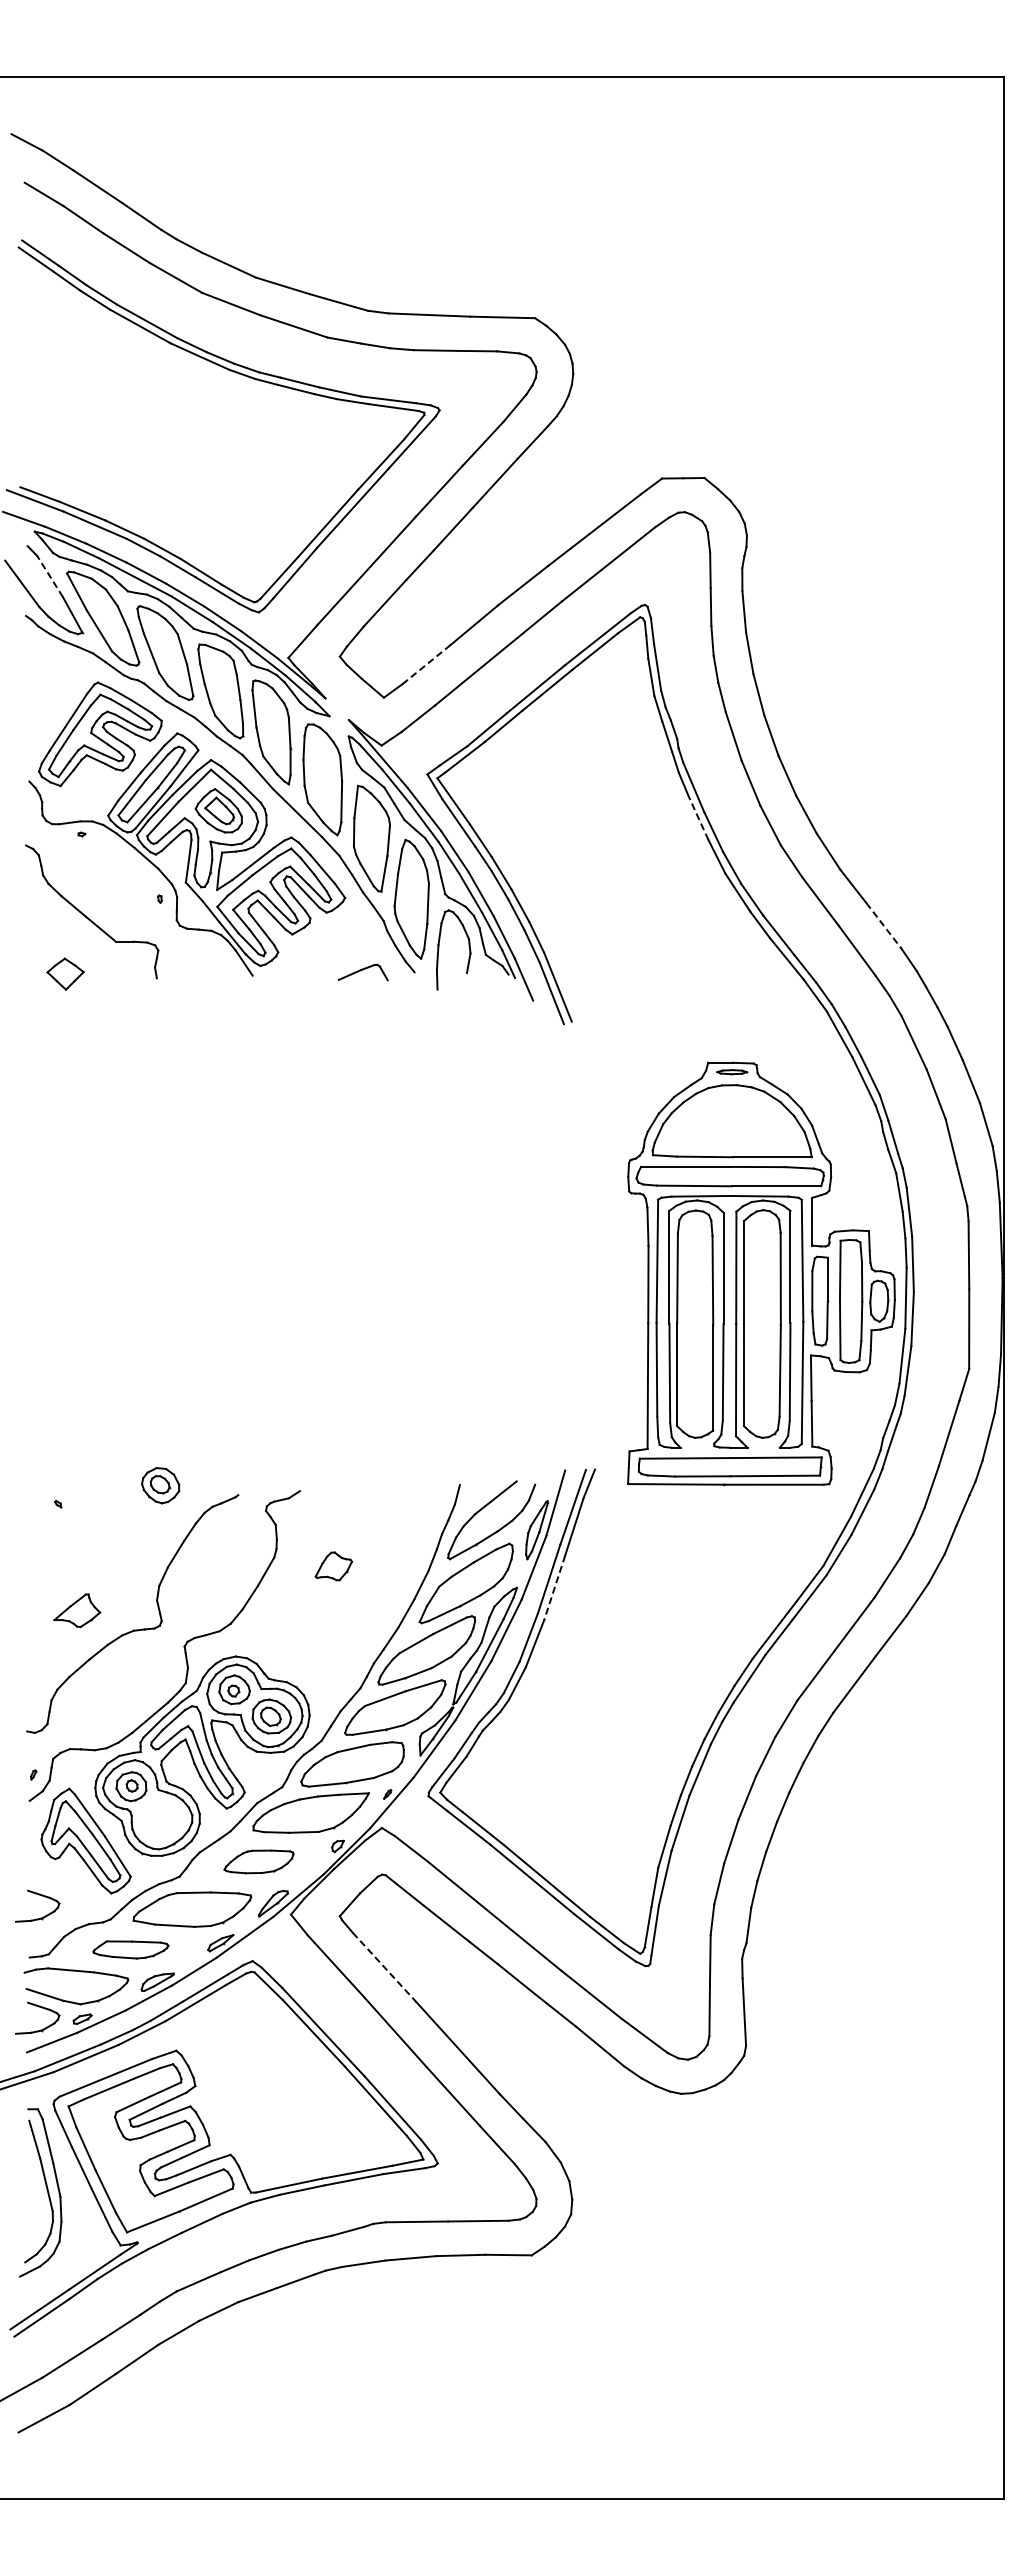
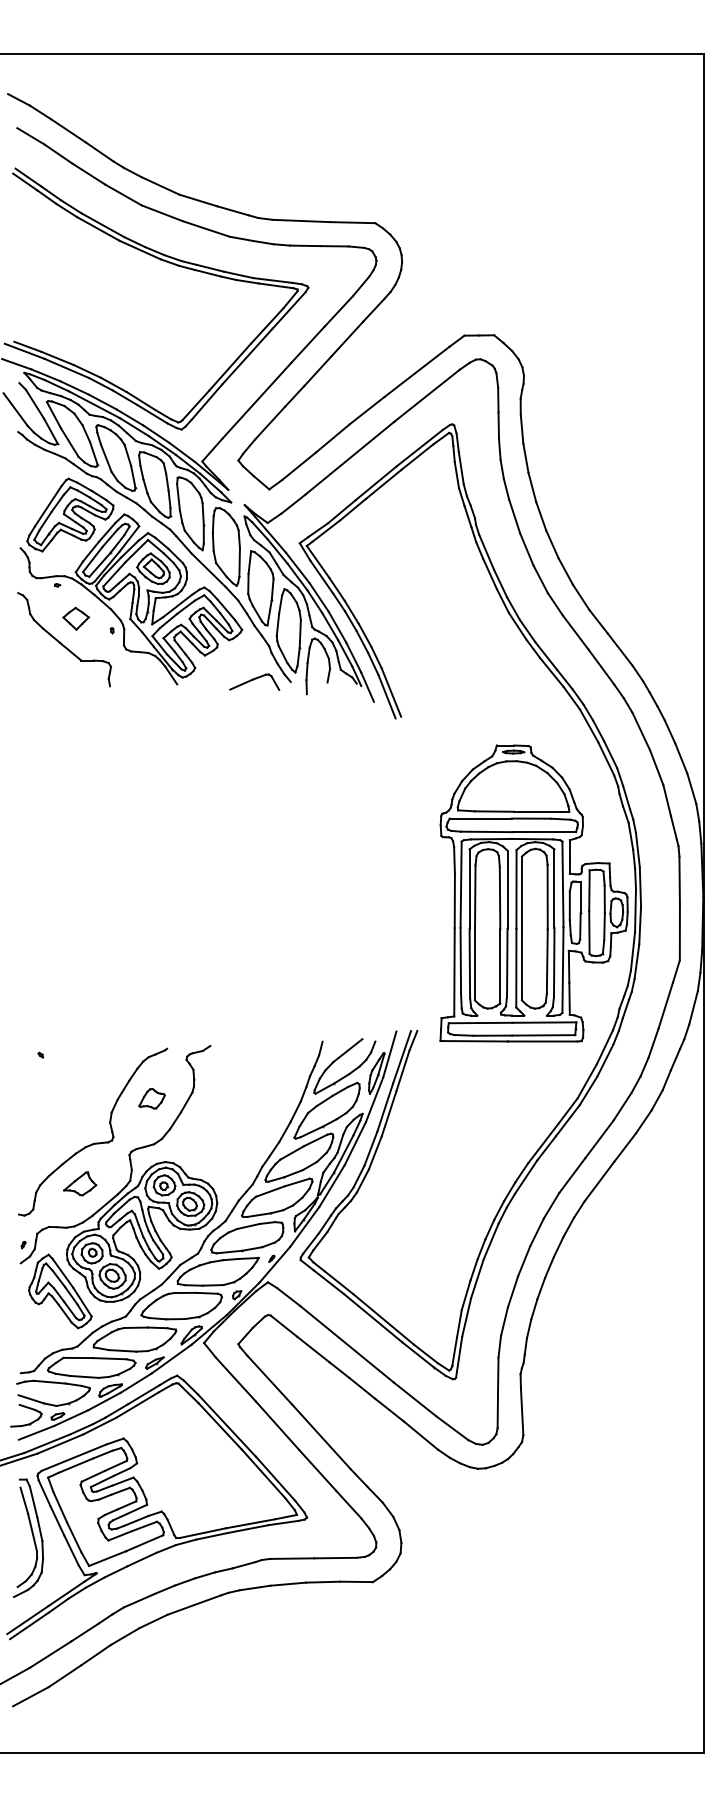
line: (49, 576) -> (34, 404), dashed -> solid
line: (426, 664) -> (299, 466), dashed -> solid
line: (698, 818) -> (489, 574), dashed -> solid
line: (883, 925) -> (619, 649), dashed -> solid
part: (363, 972) -> (254, 682), size x1.43
part: (65, 973) -> (76, 618), moved
part: (160, 1485) -> (112, 1276), moved
part: (333, 1566) -> (151, 1098), moved
line: (554, 1587) -> (388, 1113), dashed -> solid
part: (77, 1610) -> (80, 1183), moved
part: (258, 1861) -> (181, 1305), size x1.67
part: (41, 1896) -> (29, 1330), removed
part: (130, 1949) -> (91, 1367), size x1.67
line: (385, 1967) -> (270, 1380), dashed -> solid

